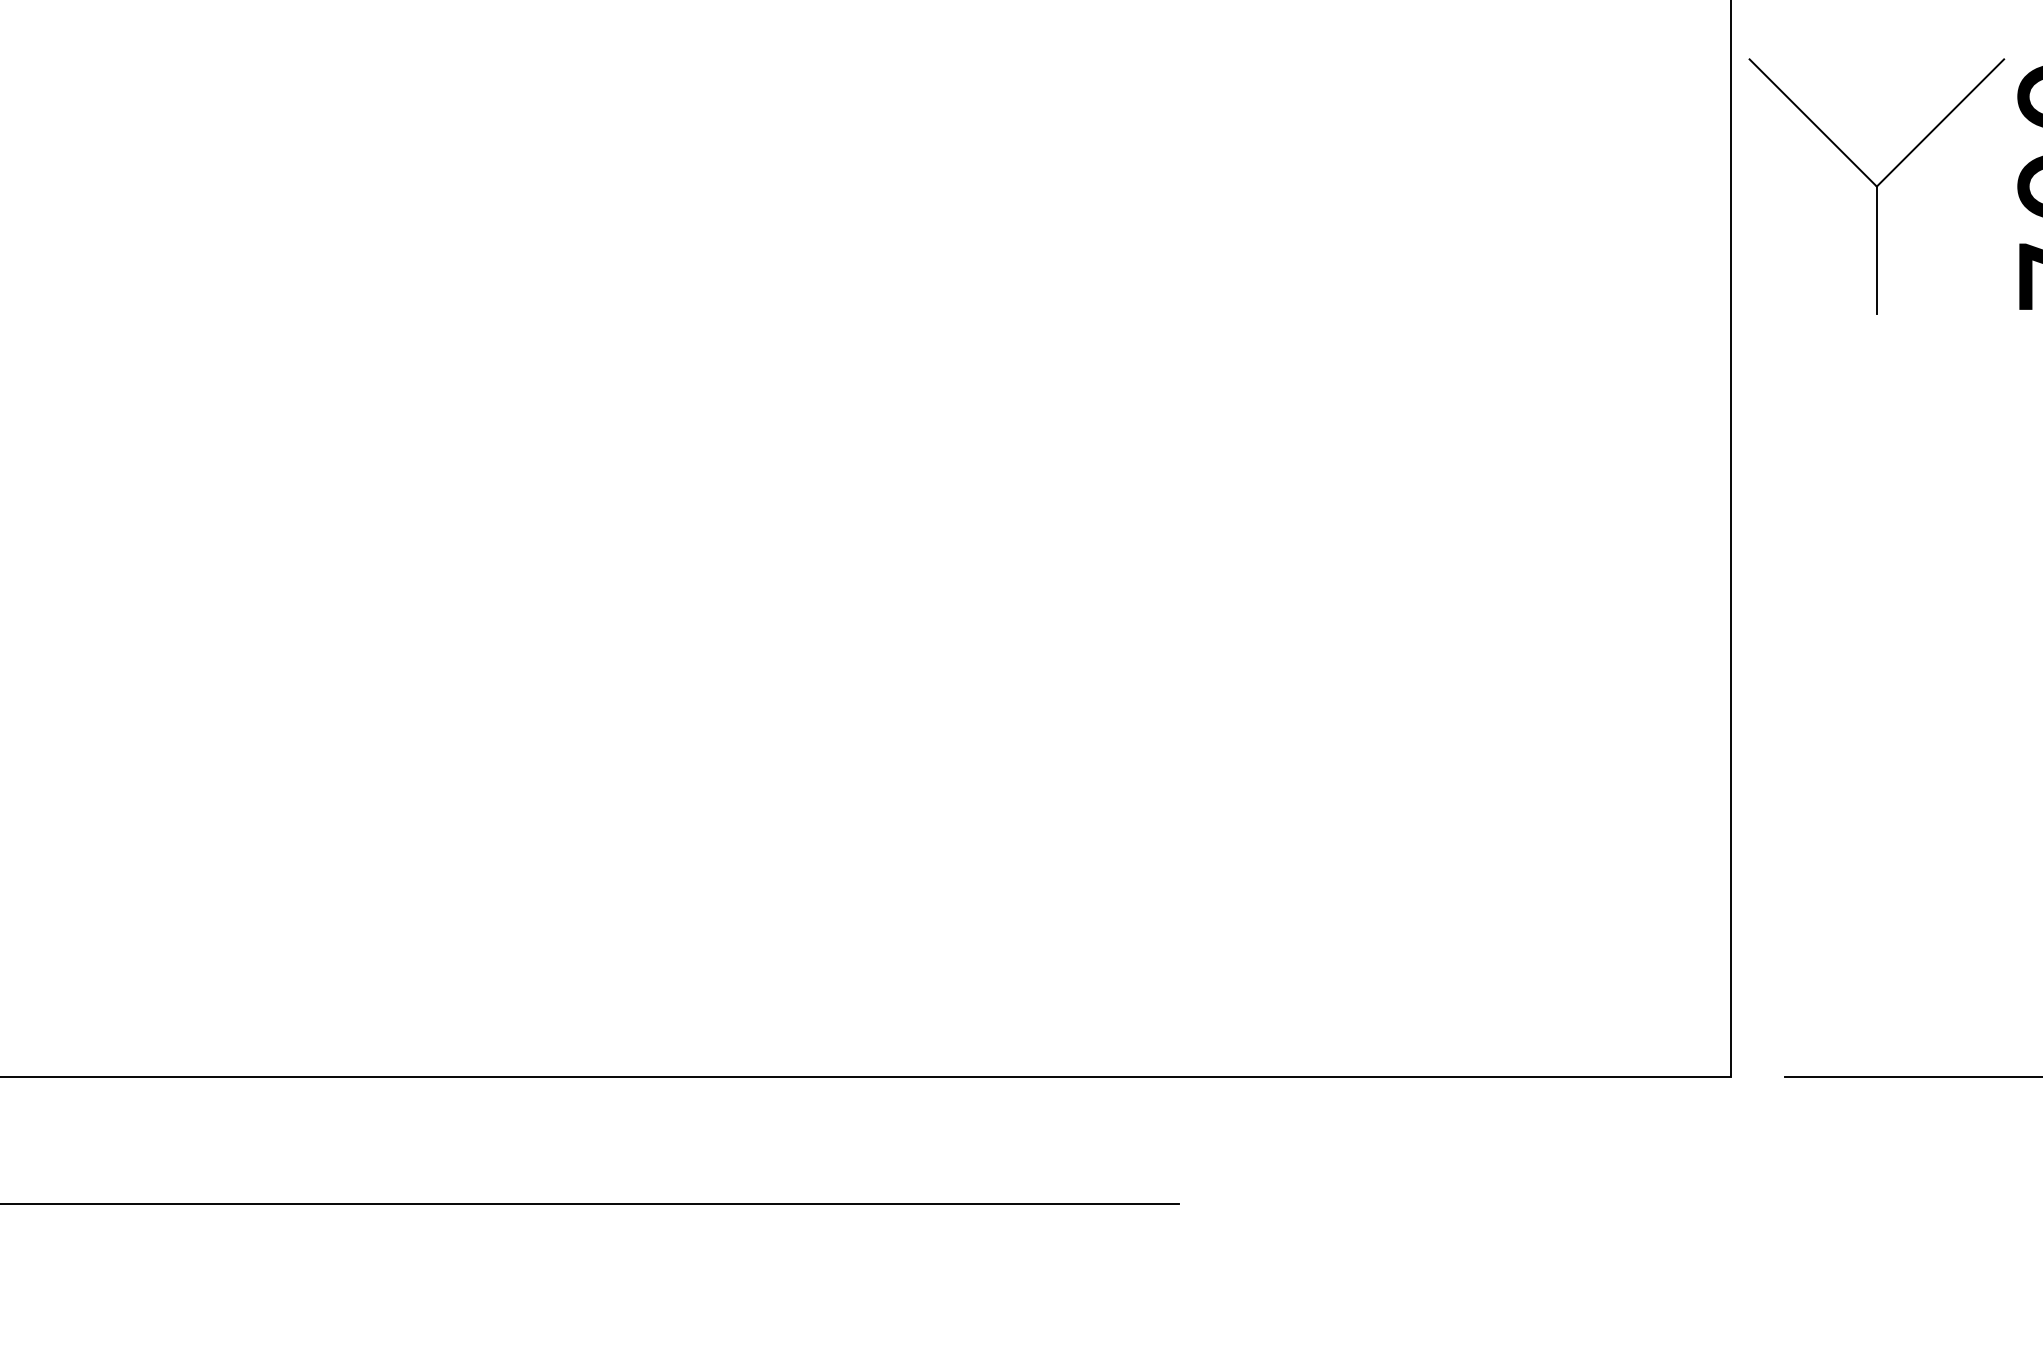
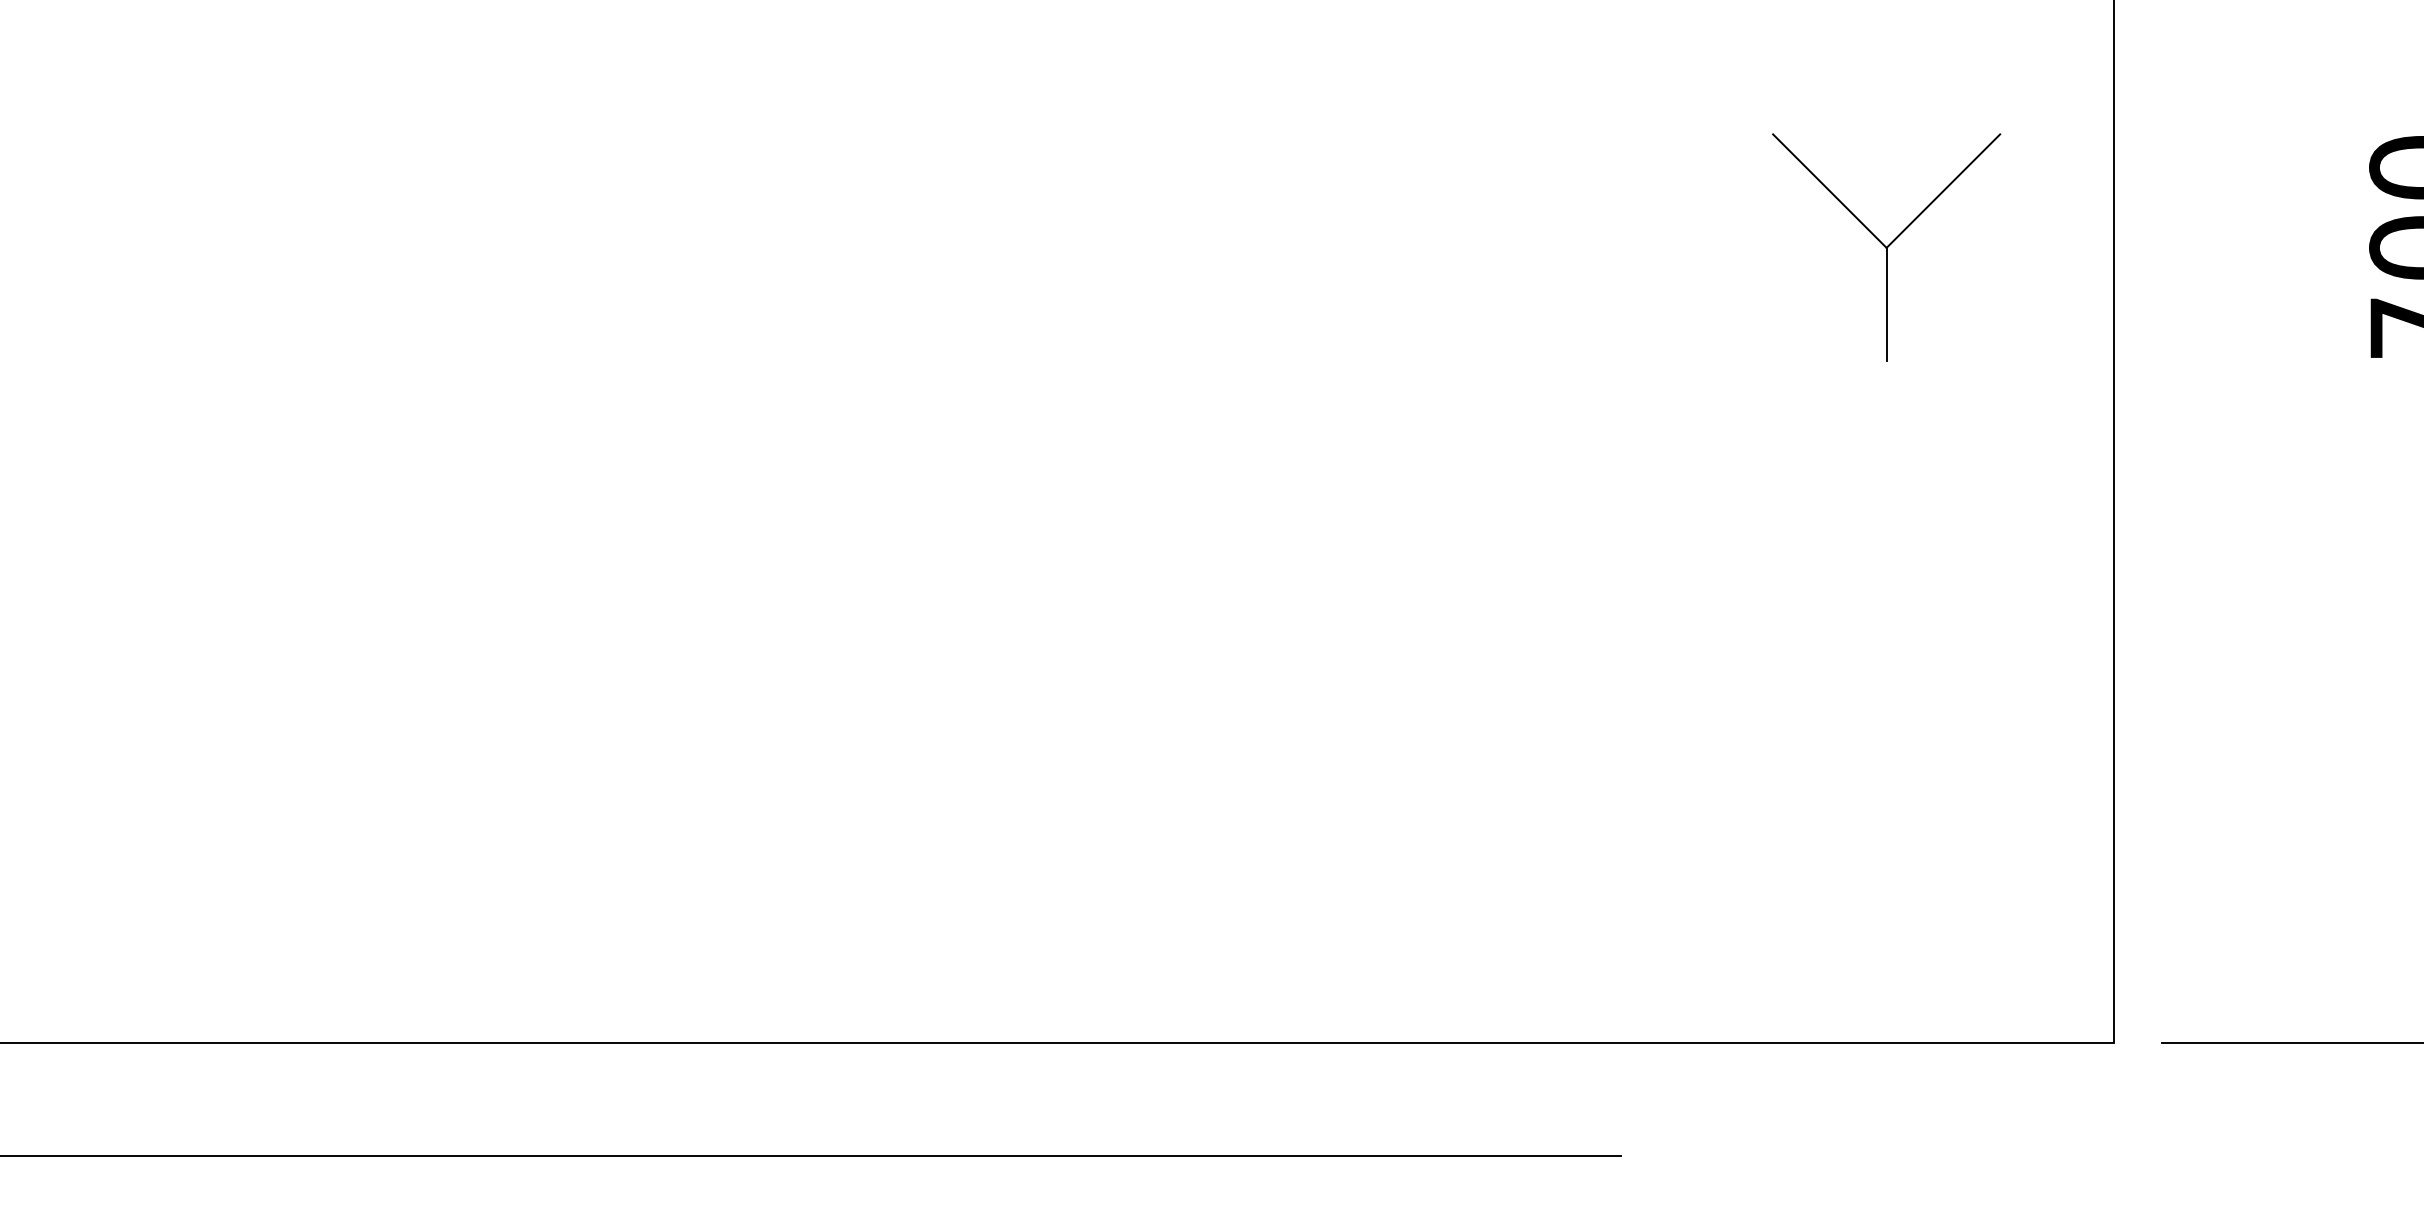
part: (1876, 186) -> (1886, 247), moved

